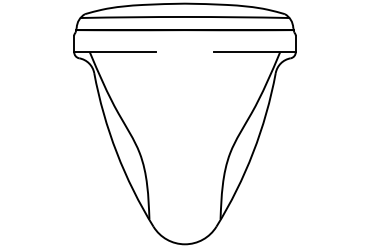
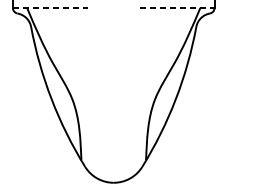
line: (115, 52) -> (50, 8), solid -> dashed
line: (255, 52) -> (177, 8), solid -> dashed

